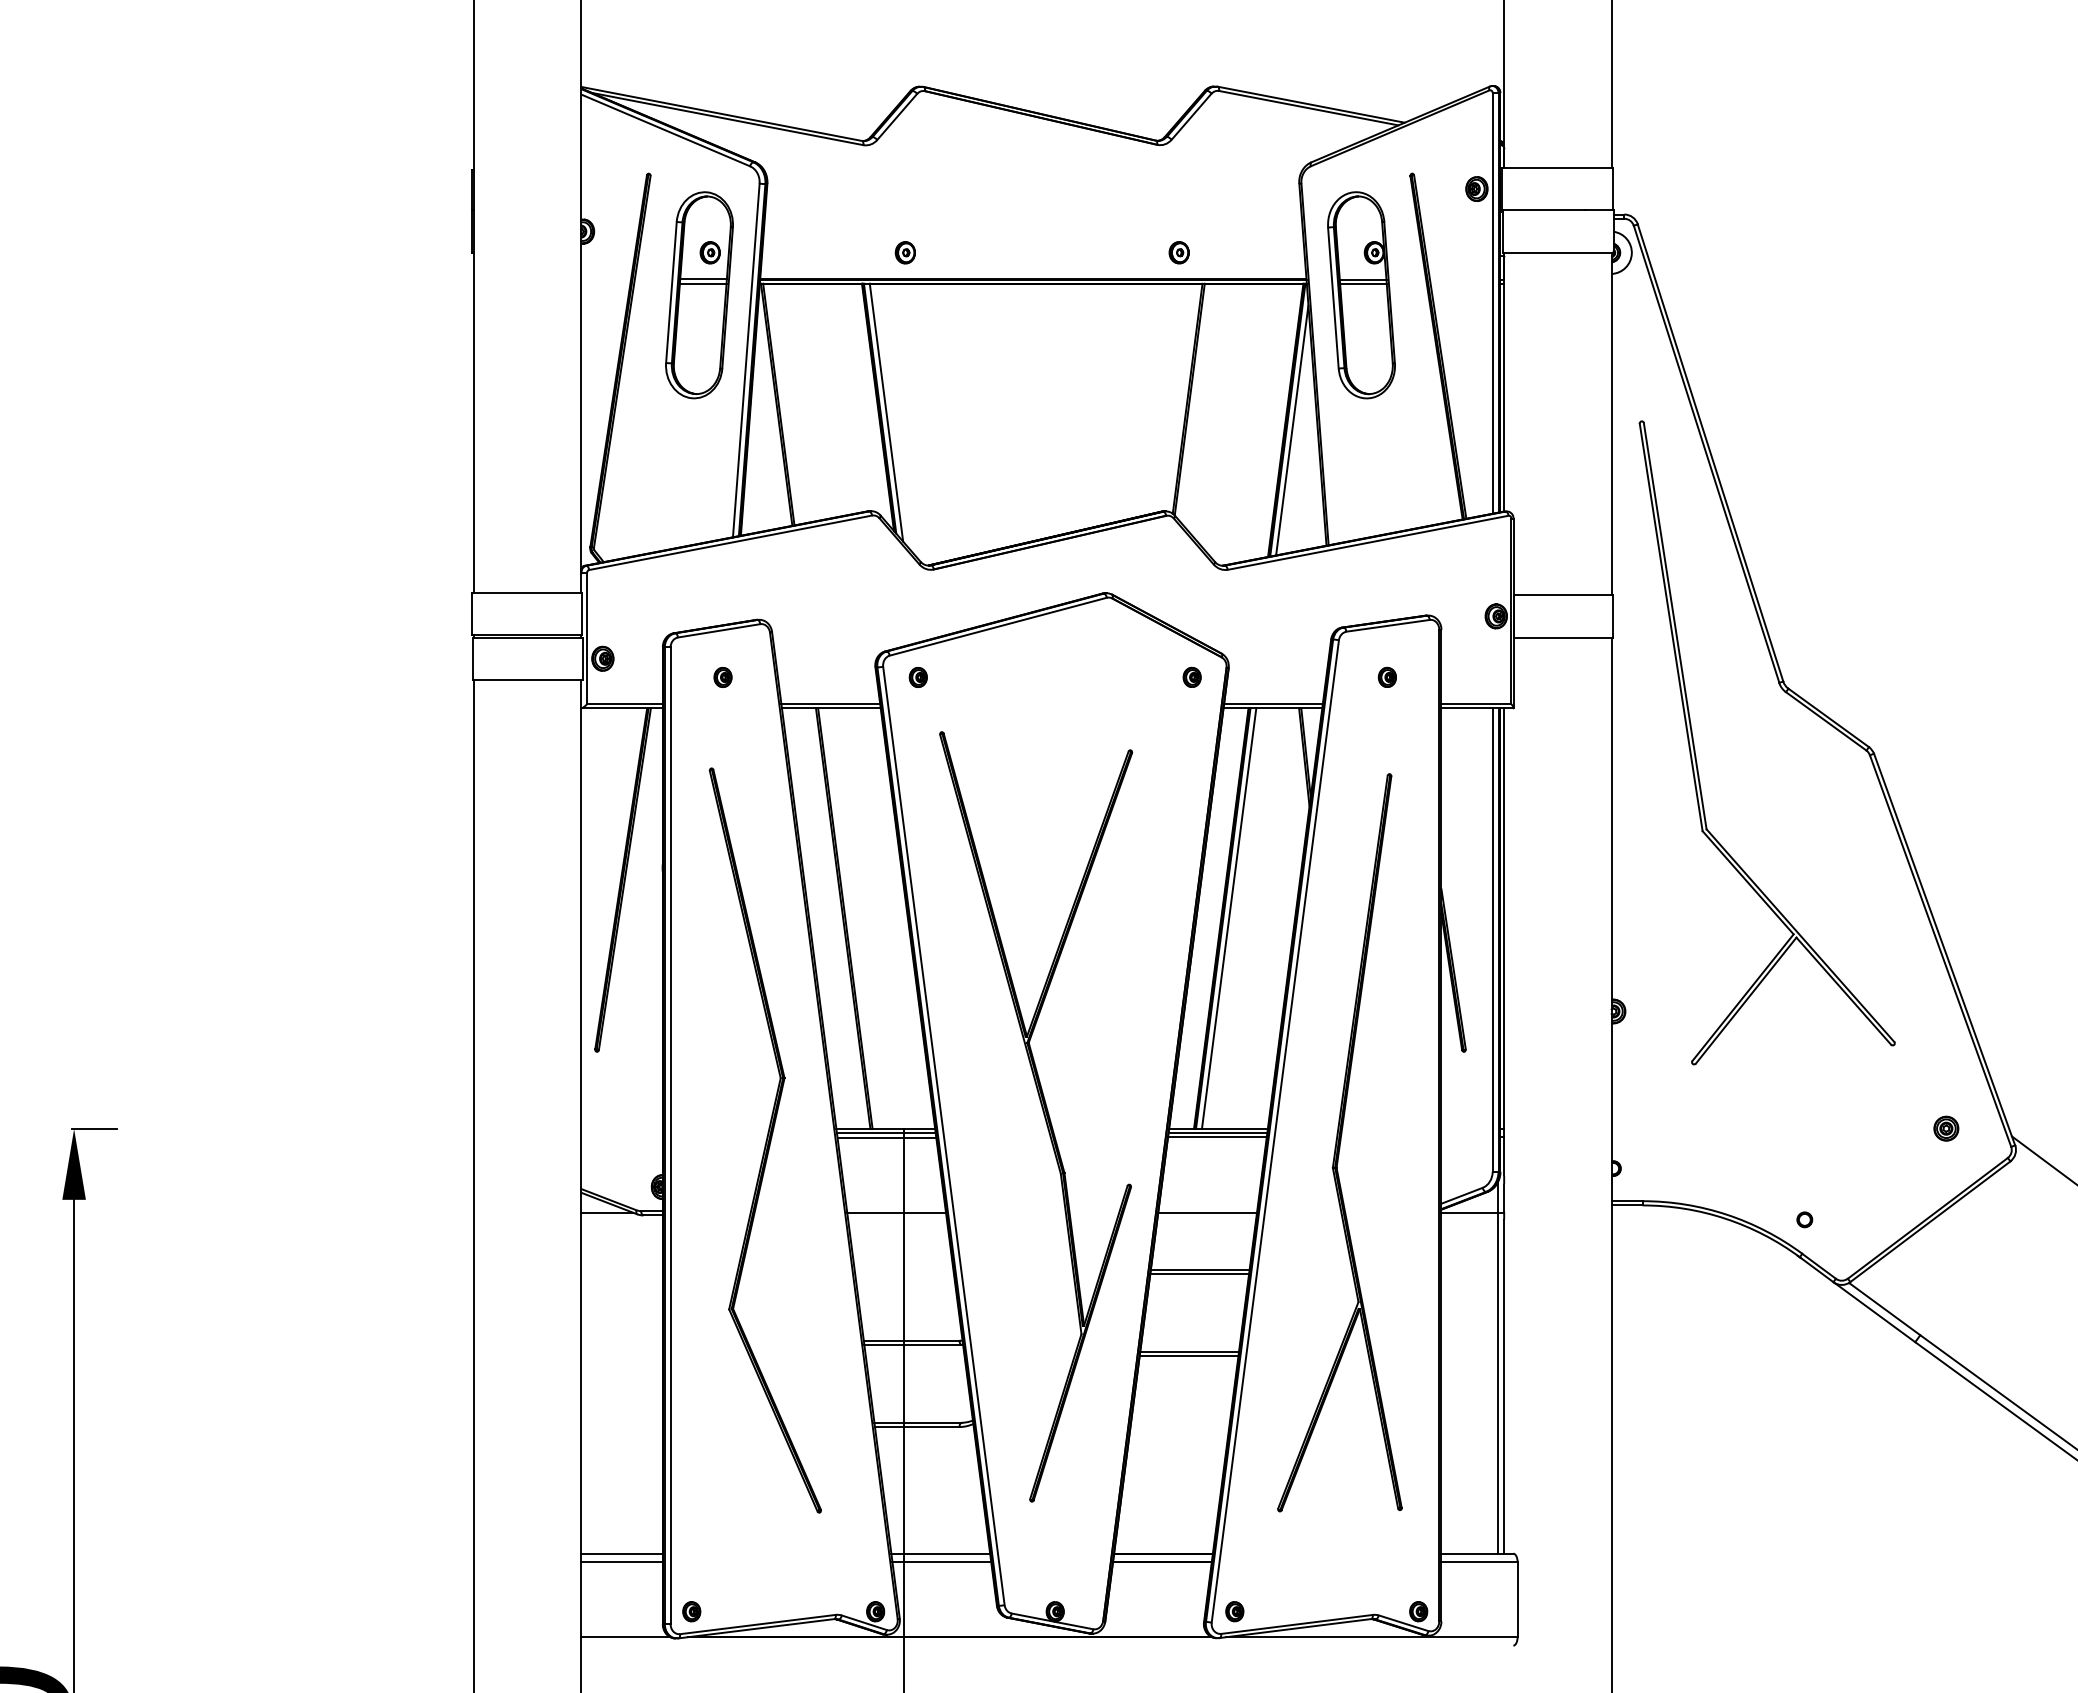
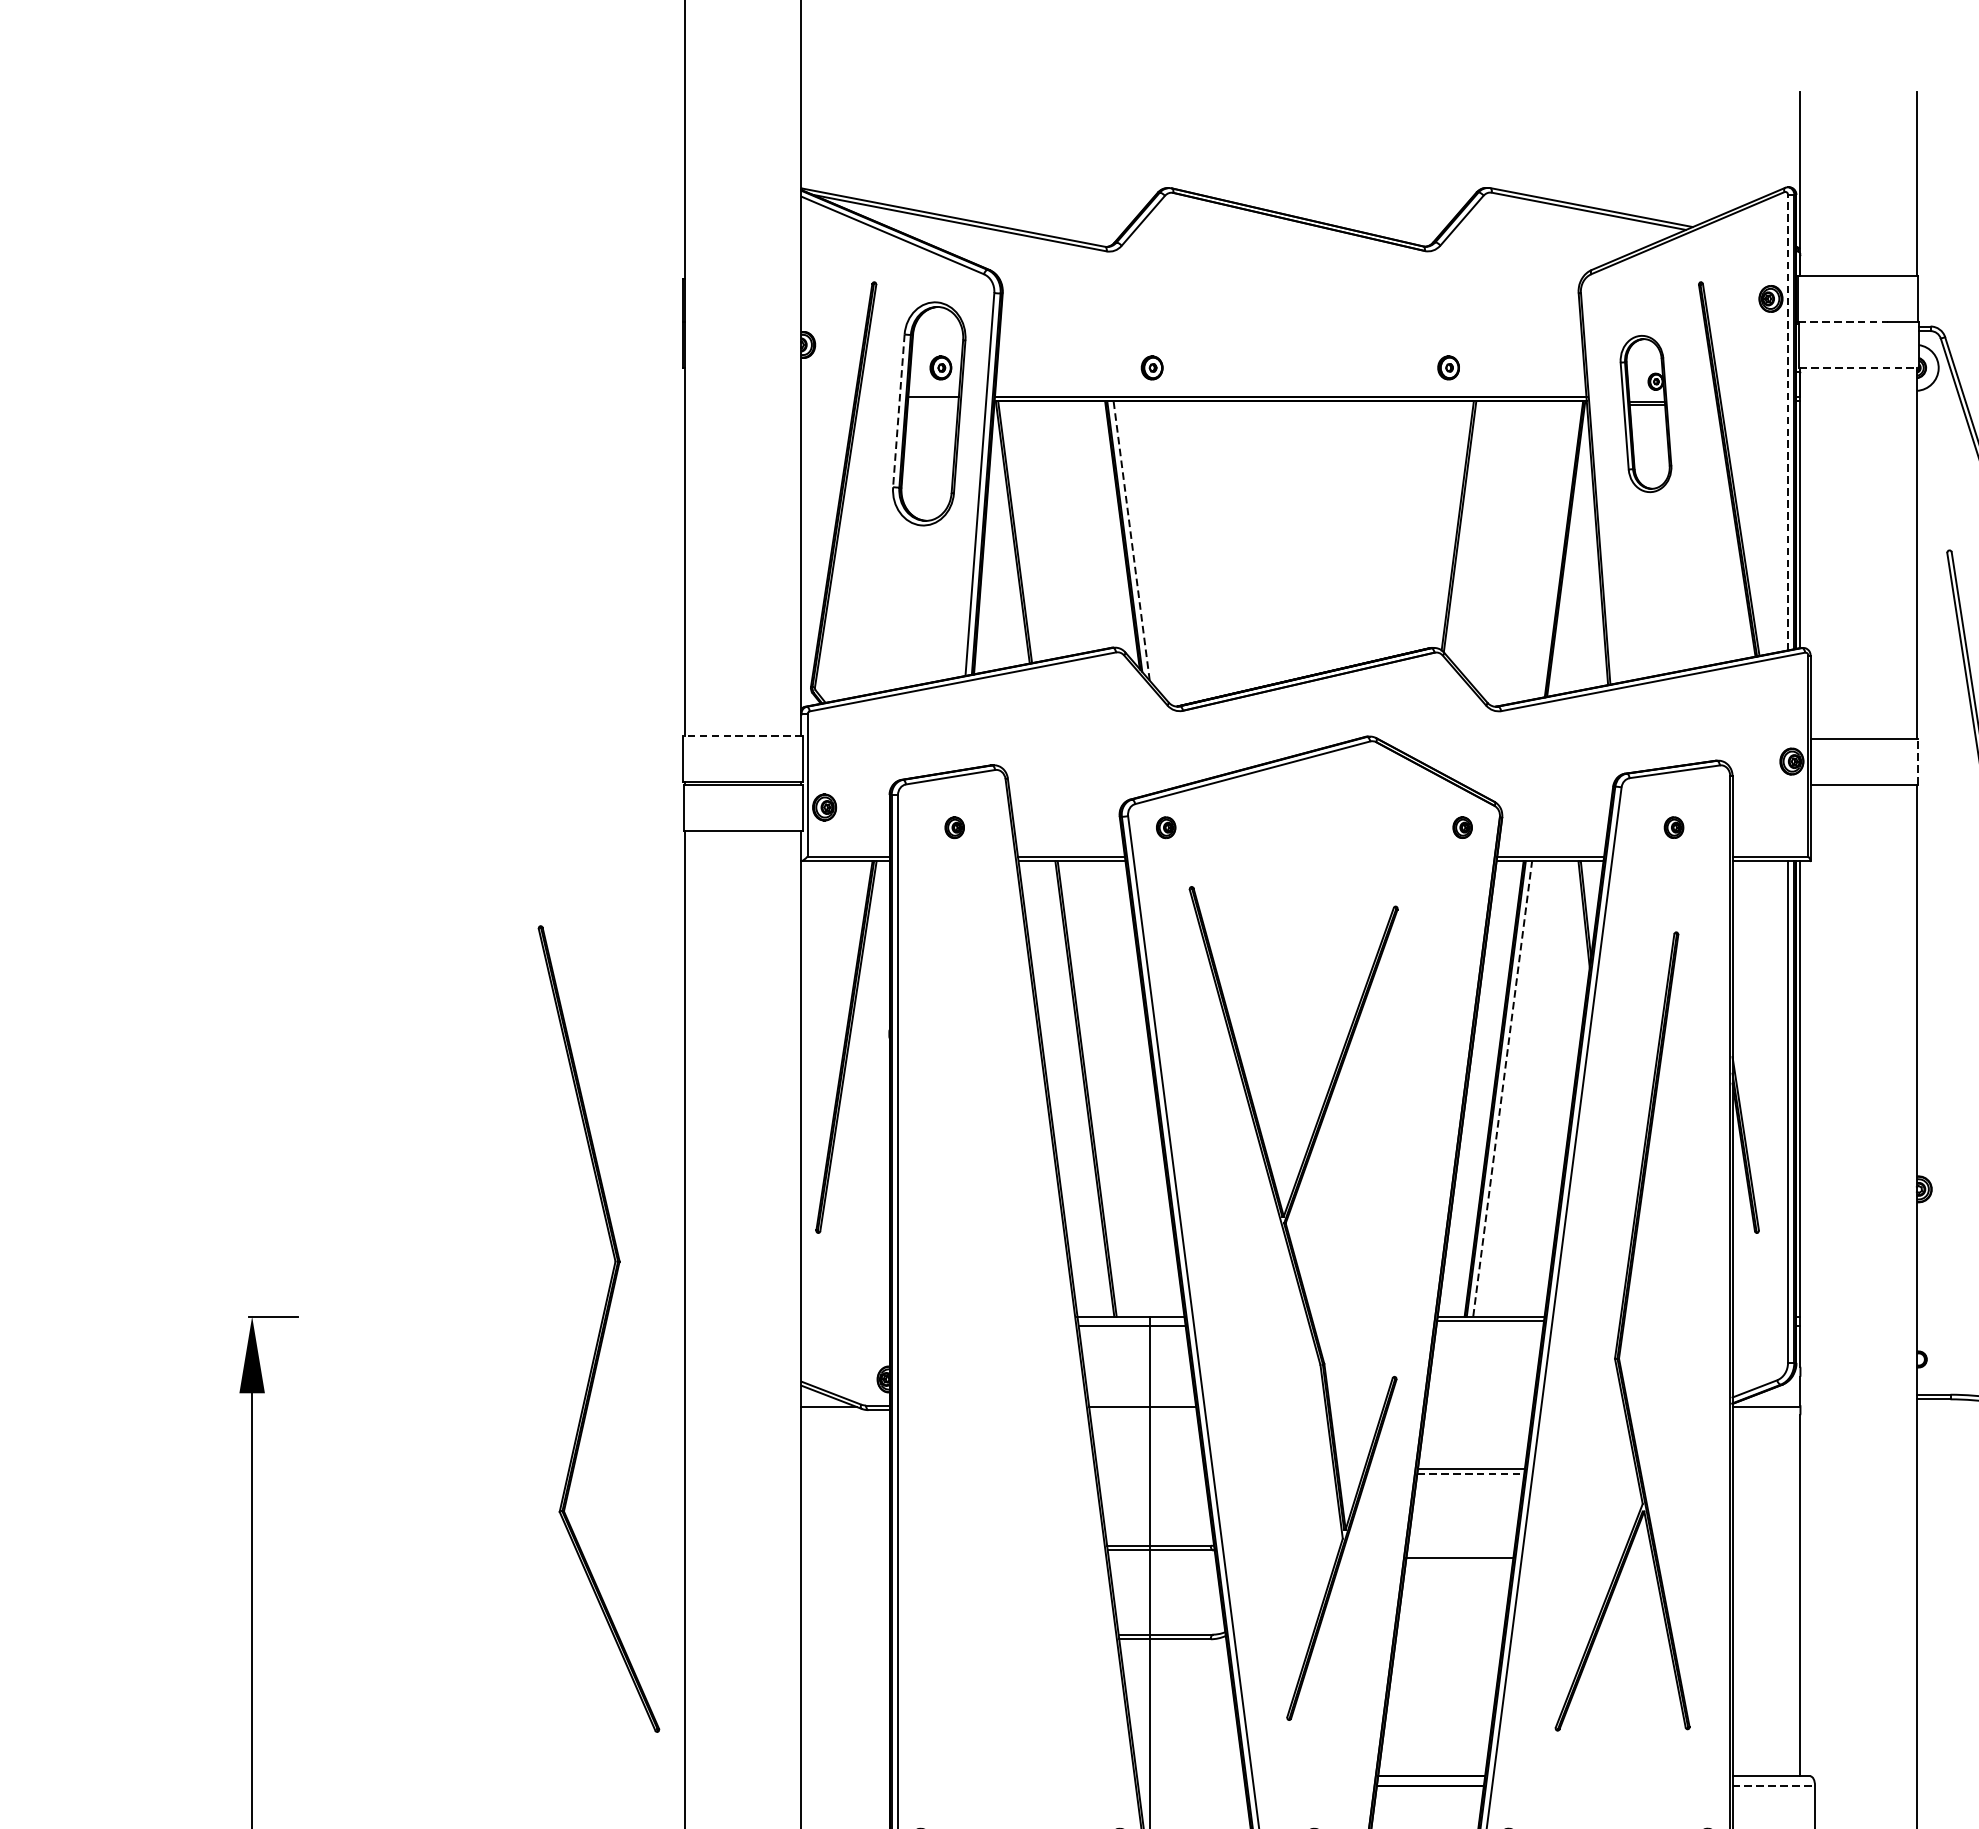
line: (1543, 210) -> (1843, 322), solid -> dashed
line: (1558, 252) -> (1859, 367), solid -> dashed
line: (702, 283) -> (932, 401), removed
line: (671, 292) -> (898, 410), solid -> dashed
part: (1361, 295) -> (1645, 414), size x0.7
line: (1492, 302) -> (1787, 421), solid -> dashed
line: (886, 412) -> (1131, 540), solid -> dashed
line: (1292, 430) -> (1571, 560), removed
line: (526, 592) -> (741, 735), solid -> dashed
line: (1613, 615) -> (1918, 760), solid -> dashed
line: (1229, 918) -> (1503, 1088), solid -> dashed
line: (885, 1133) -> (1130, 1321), removed
line: (1216, 1137) -> (1489, 1325), removed
part: (764, 1140) -> (597, 1329), moved
line: (1207, 1212) -> (1479, 1406), removed
line: (1200, 1274) -> (1471, 1474), solid -> dashed
line: (1188, 1356) -> (1458, 1562), removed
line: (1498, 1367) -> (1794, 1574), removed
line: (621, 1553) -> (844, 1776), removed
line: (940, 1553) -> (1190, 1776), removed
line: (621, 1562) -> (844, 1785), removed
line: (941, 1562) -> (1191, 1785), removed
line: (1480, 1562) -> (1774, 1785), solid -> dashed

